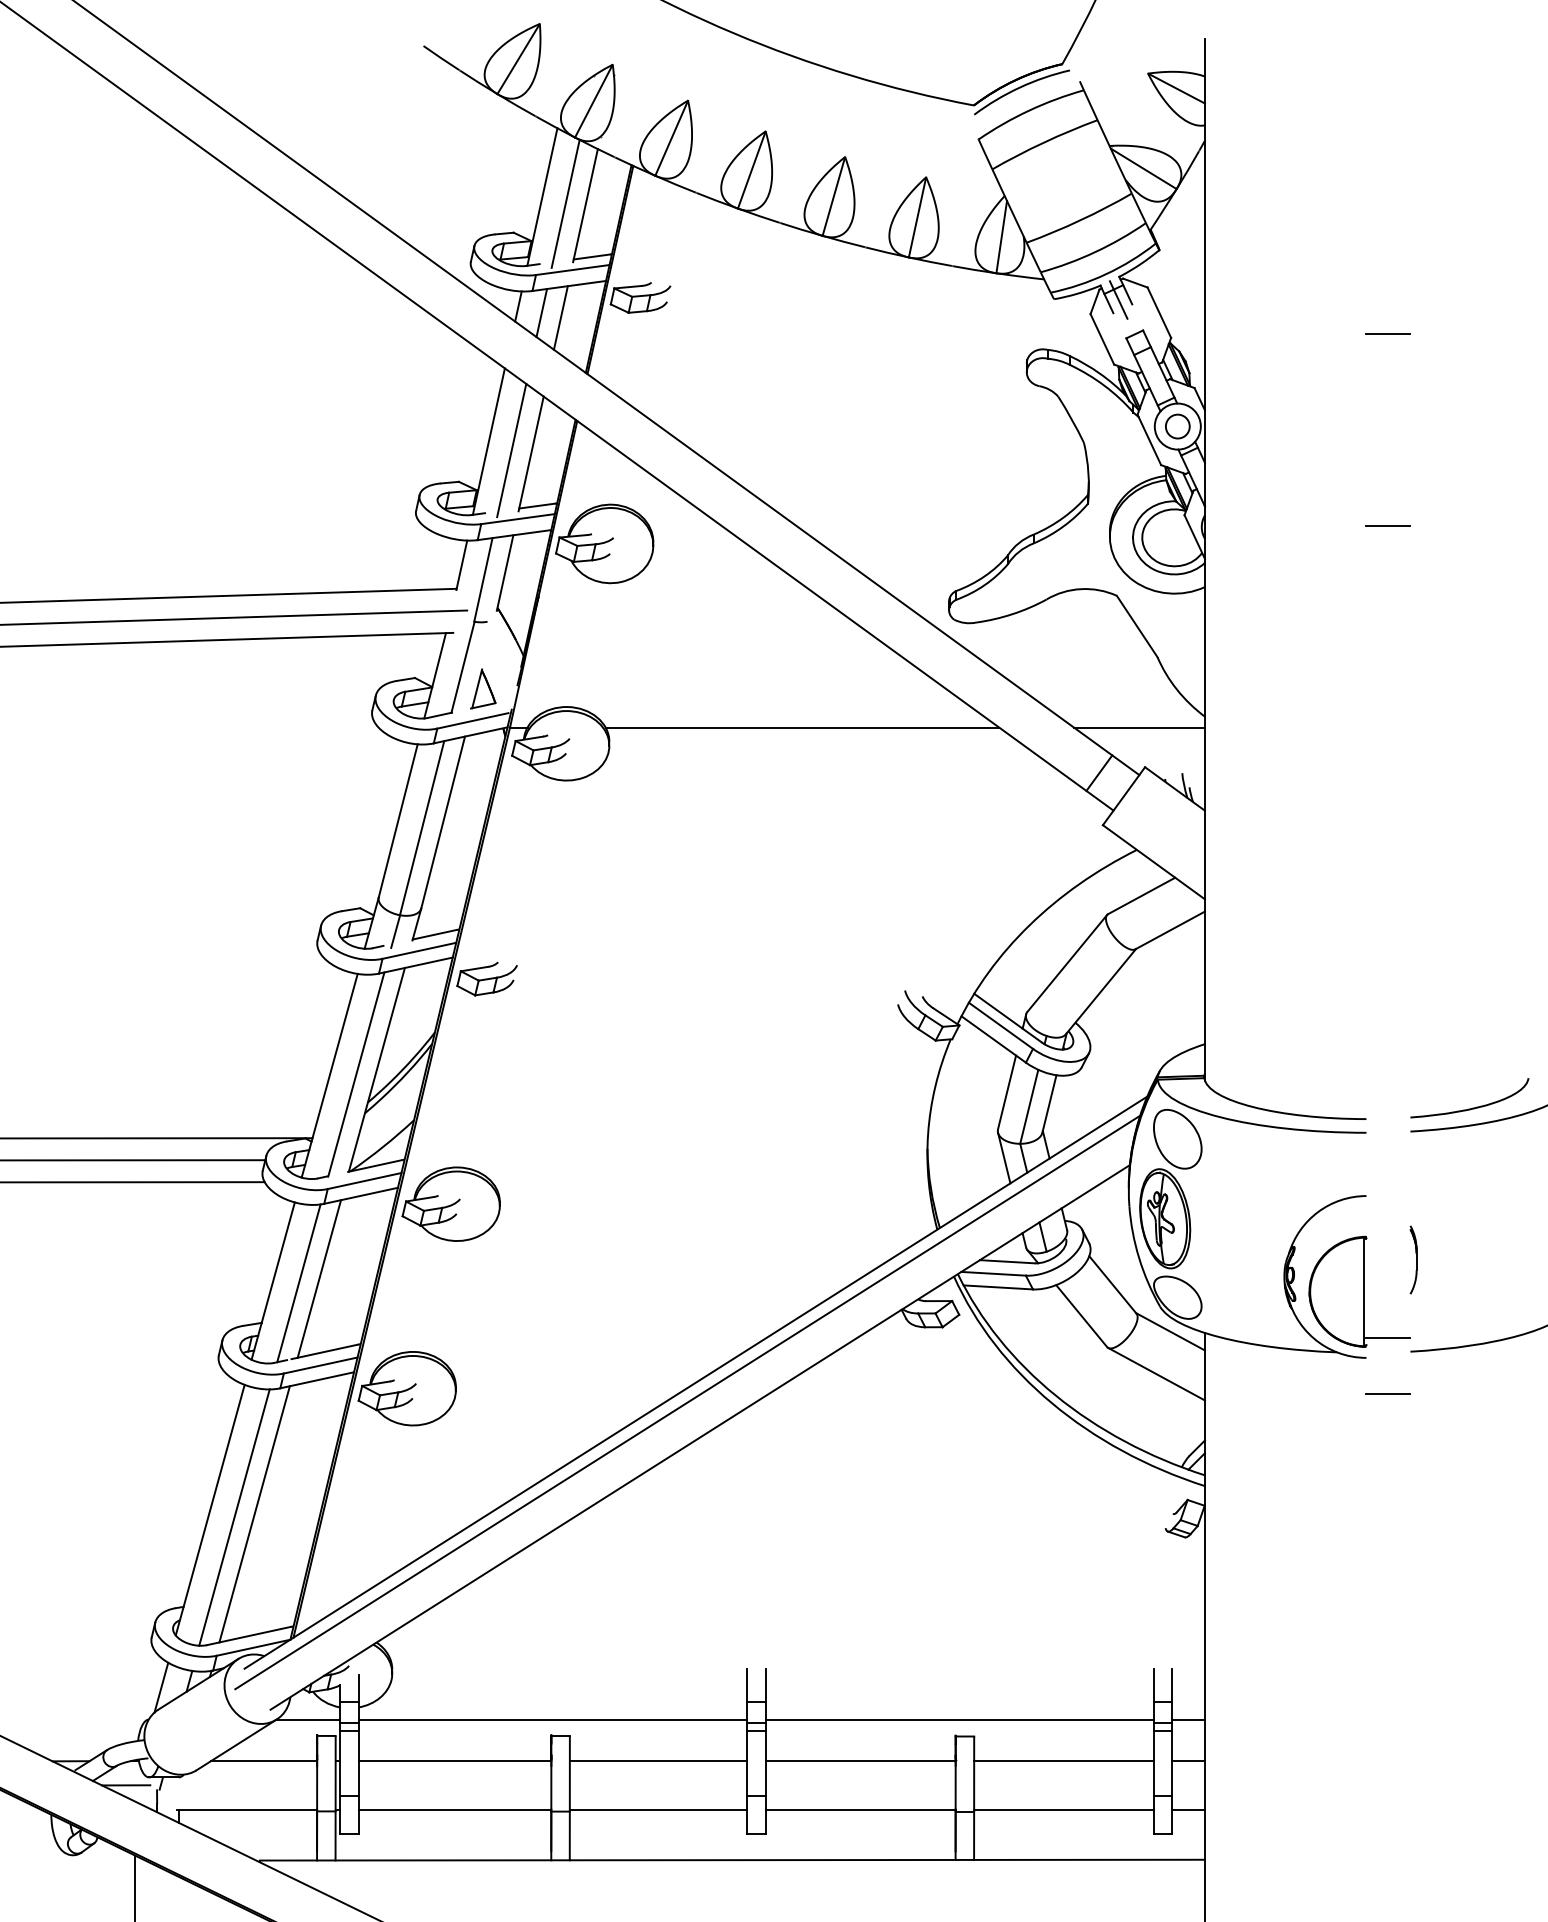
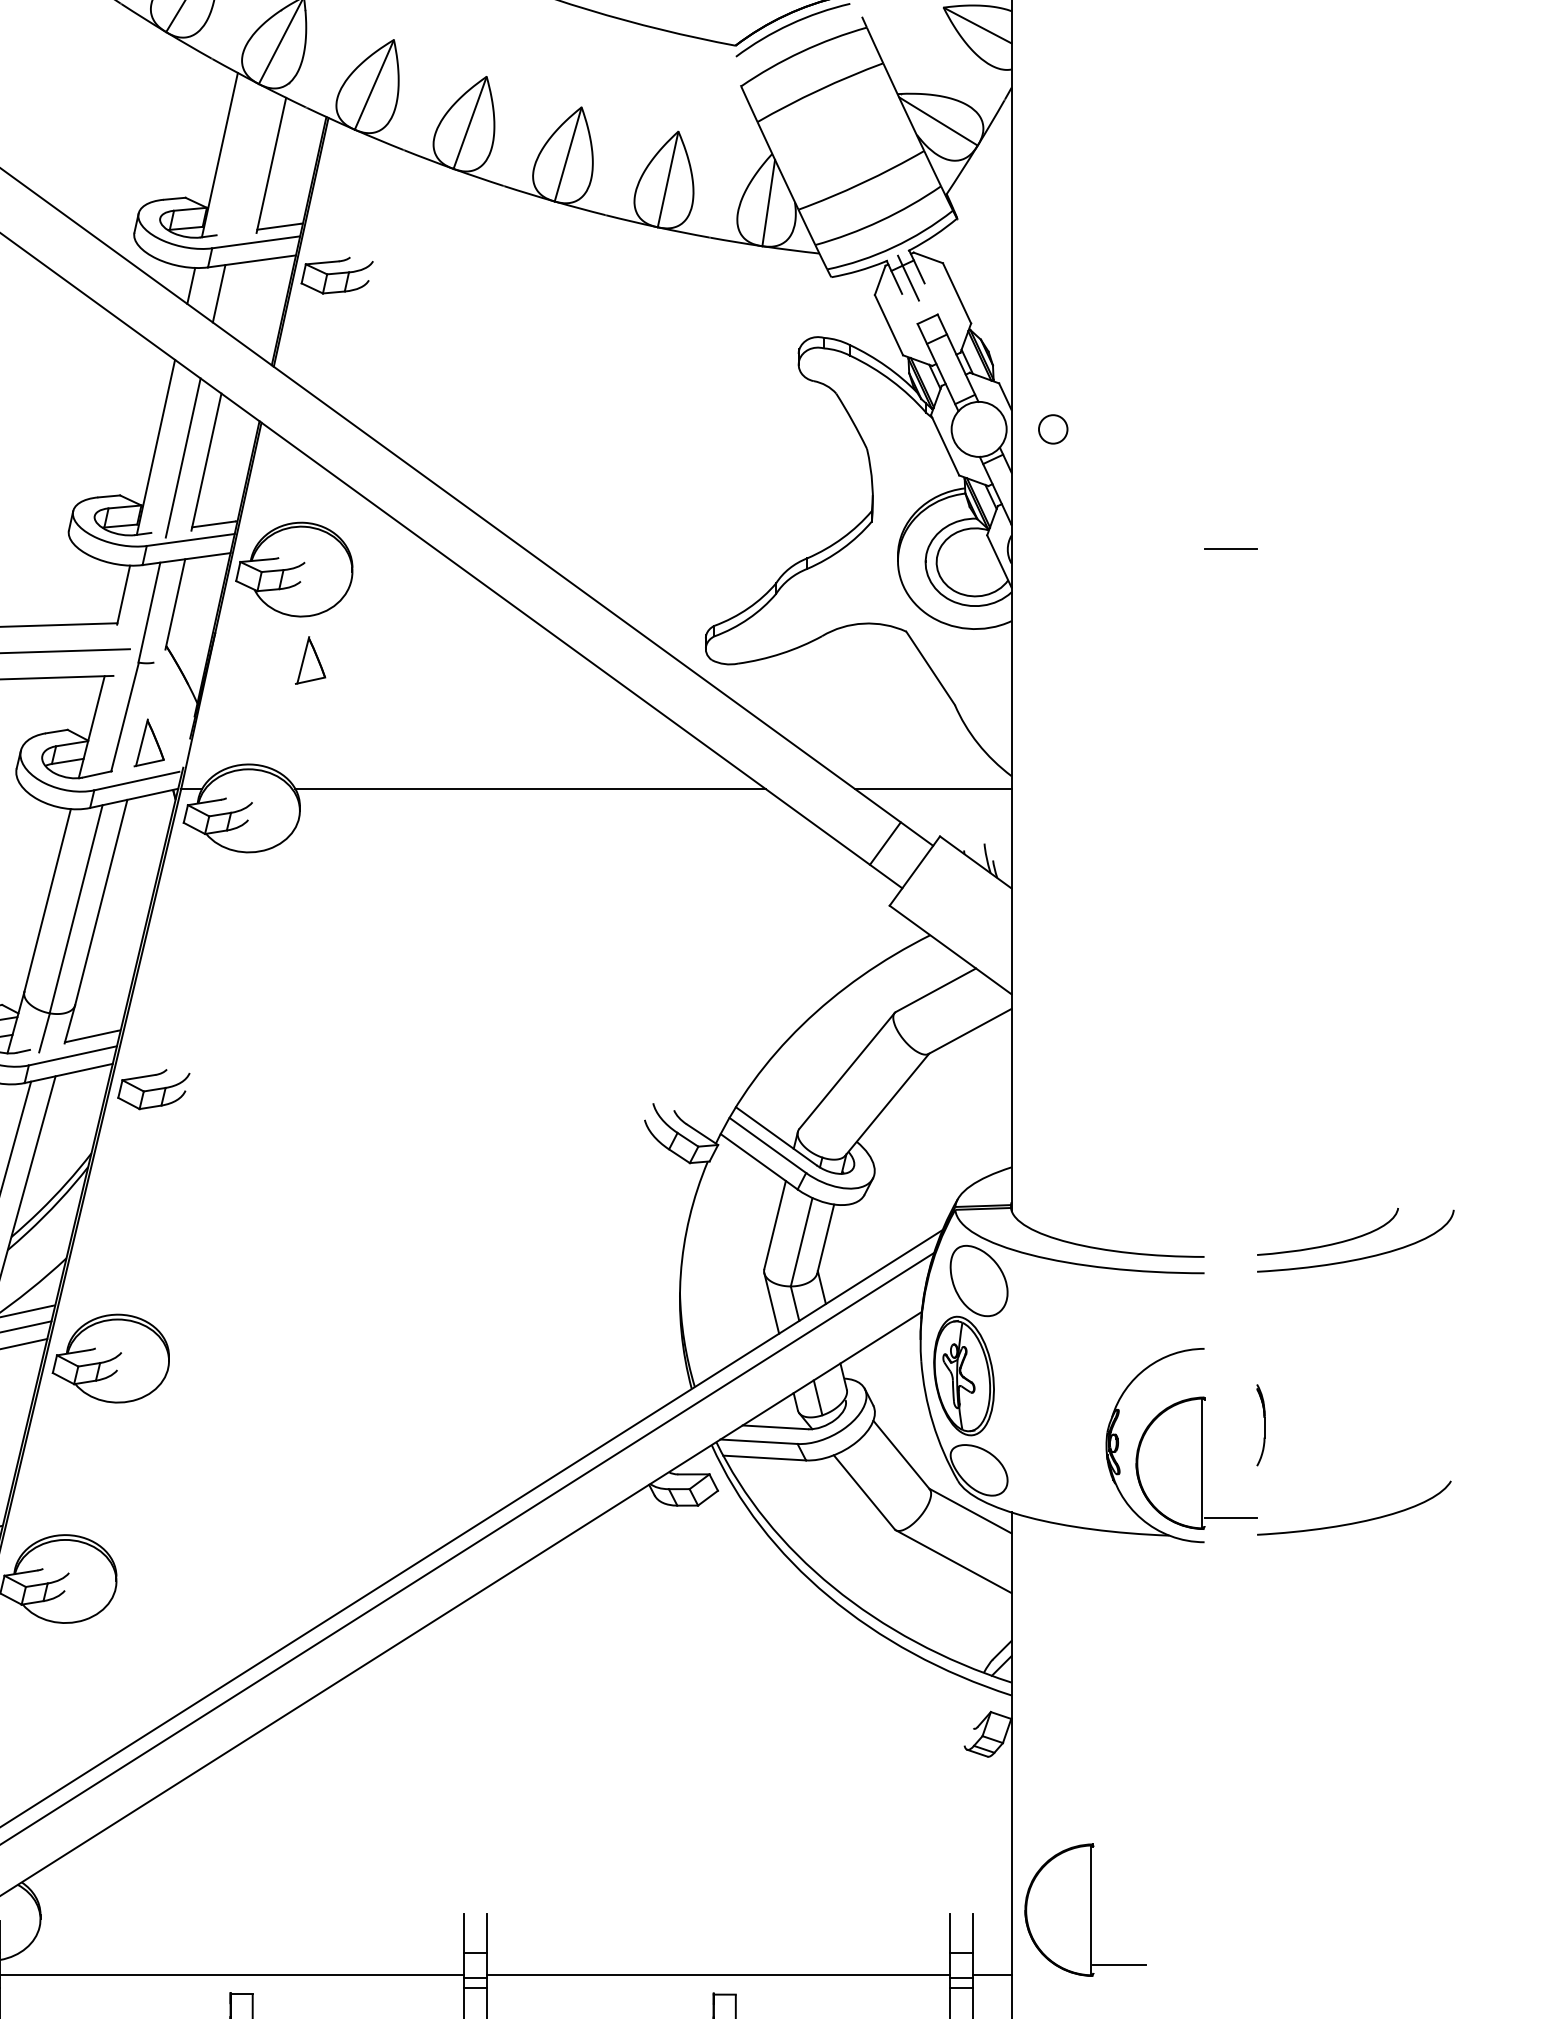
line: (565, 203) -> (247, 162), removed
line: (560, 317) -> (241, 299), removed
line: (1388, 334) -> (1230, 319), removed
circle: (1177, 426) -> (1052, 429), moved
part: (618, 619) -> (310, 659), added
line: (1388, 1394) -> (1230, 1585), removed
part: (1266, 1665) -> (1085, 1909), added

